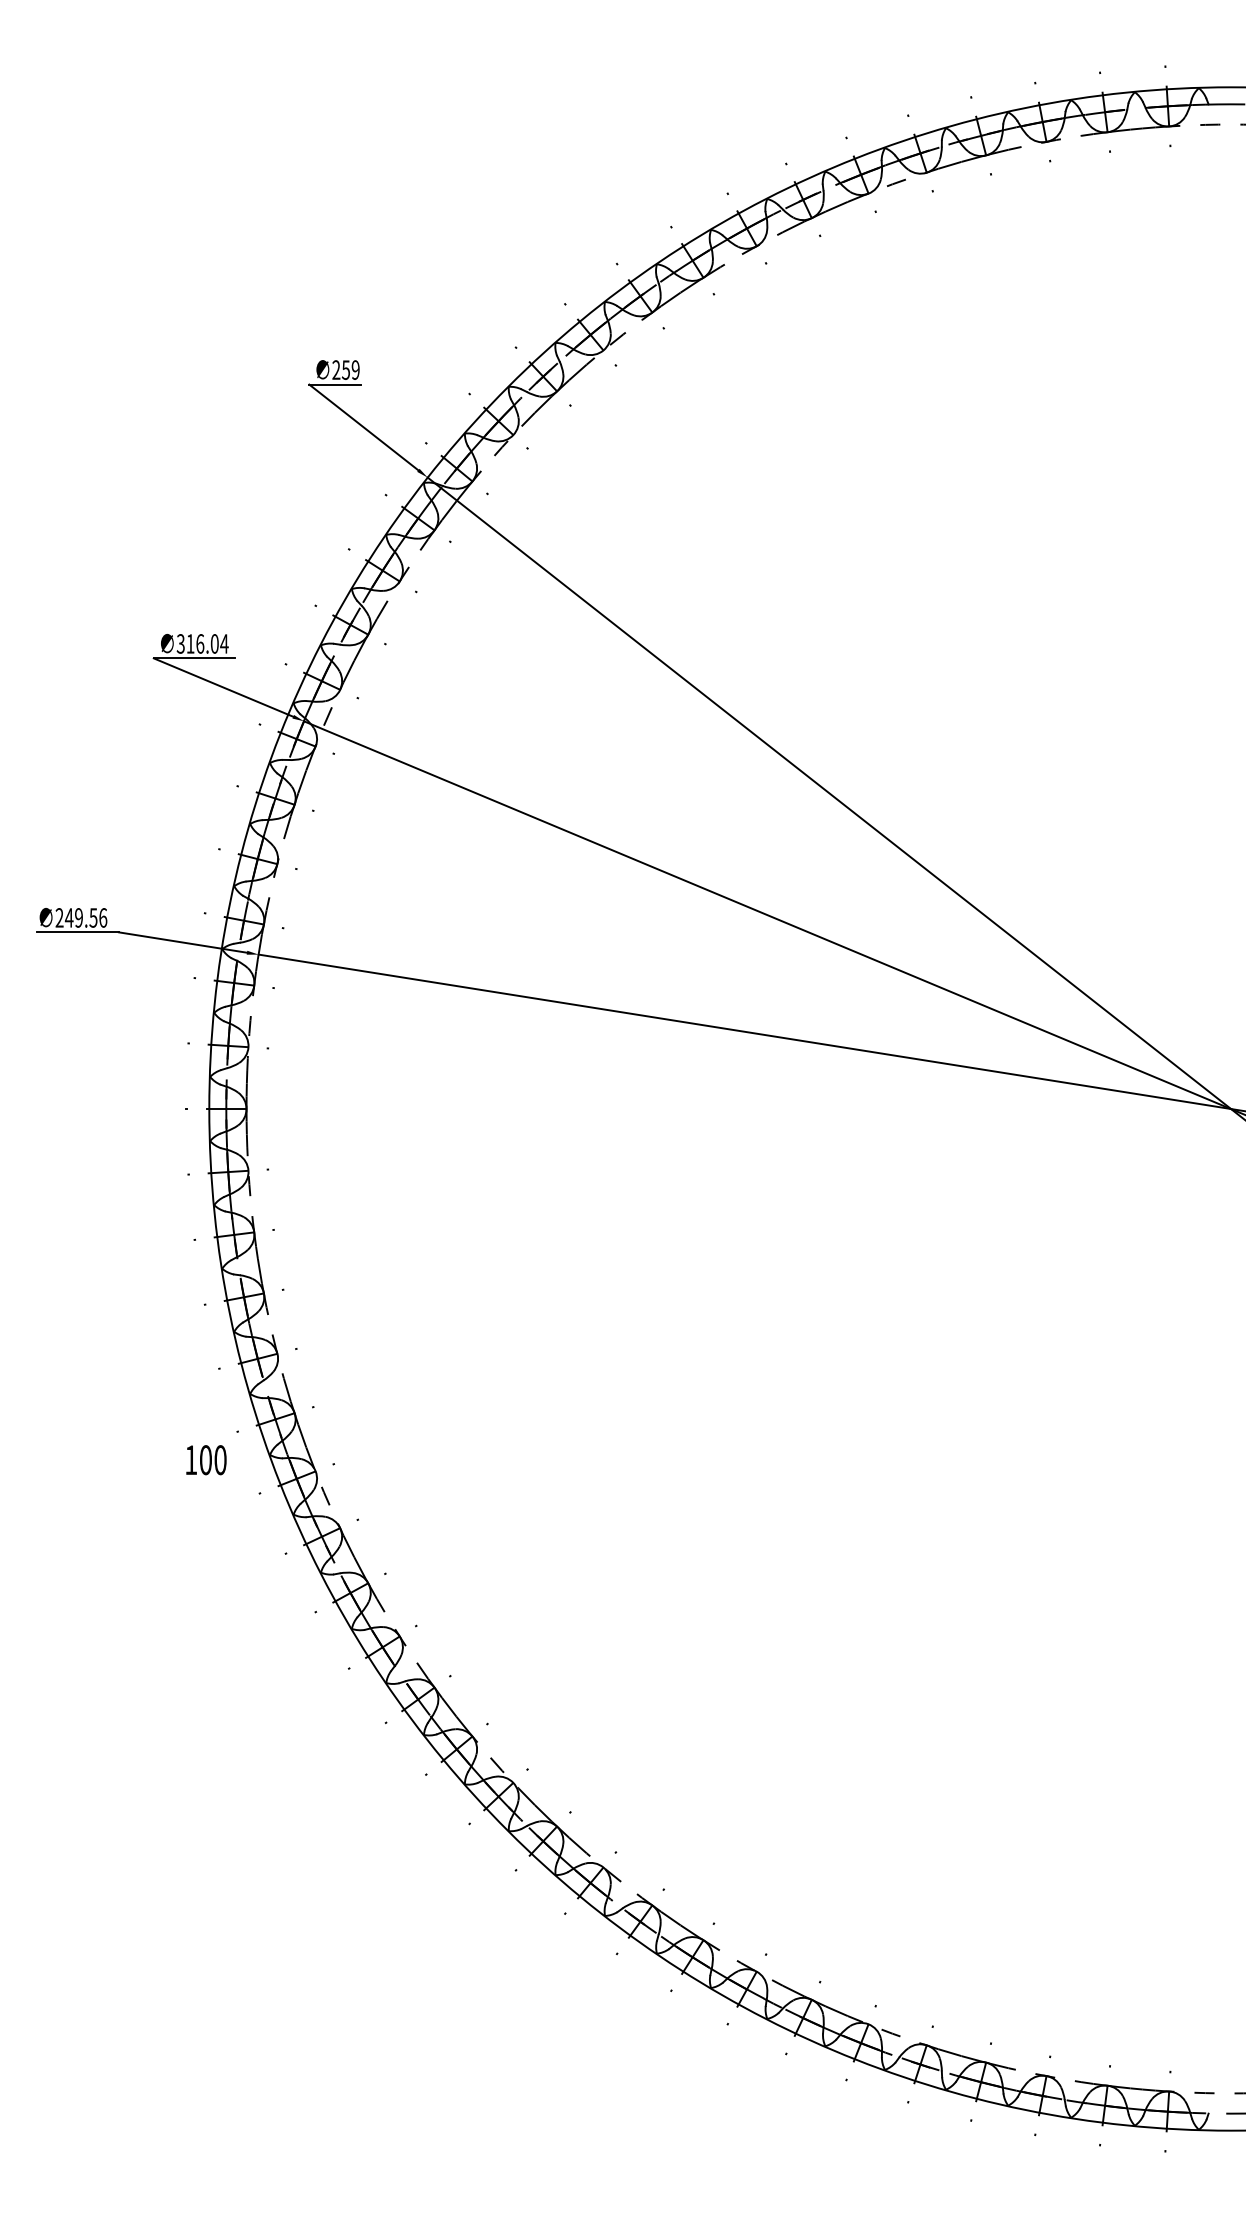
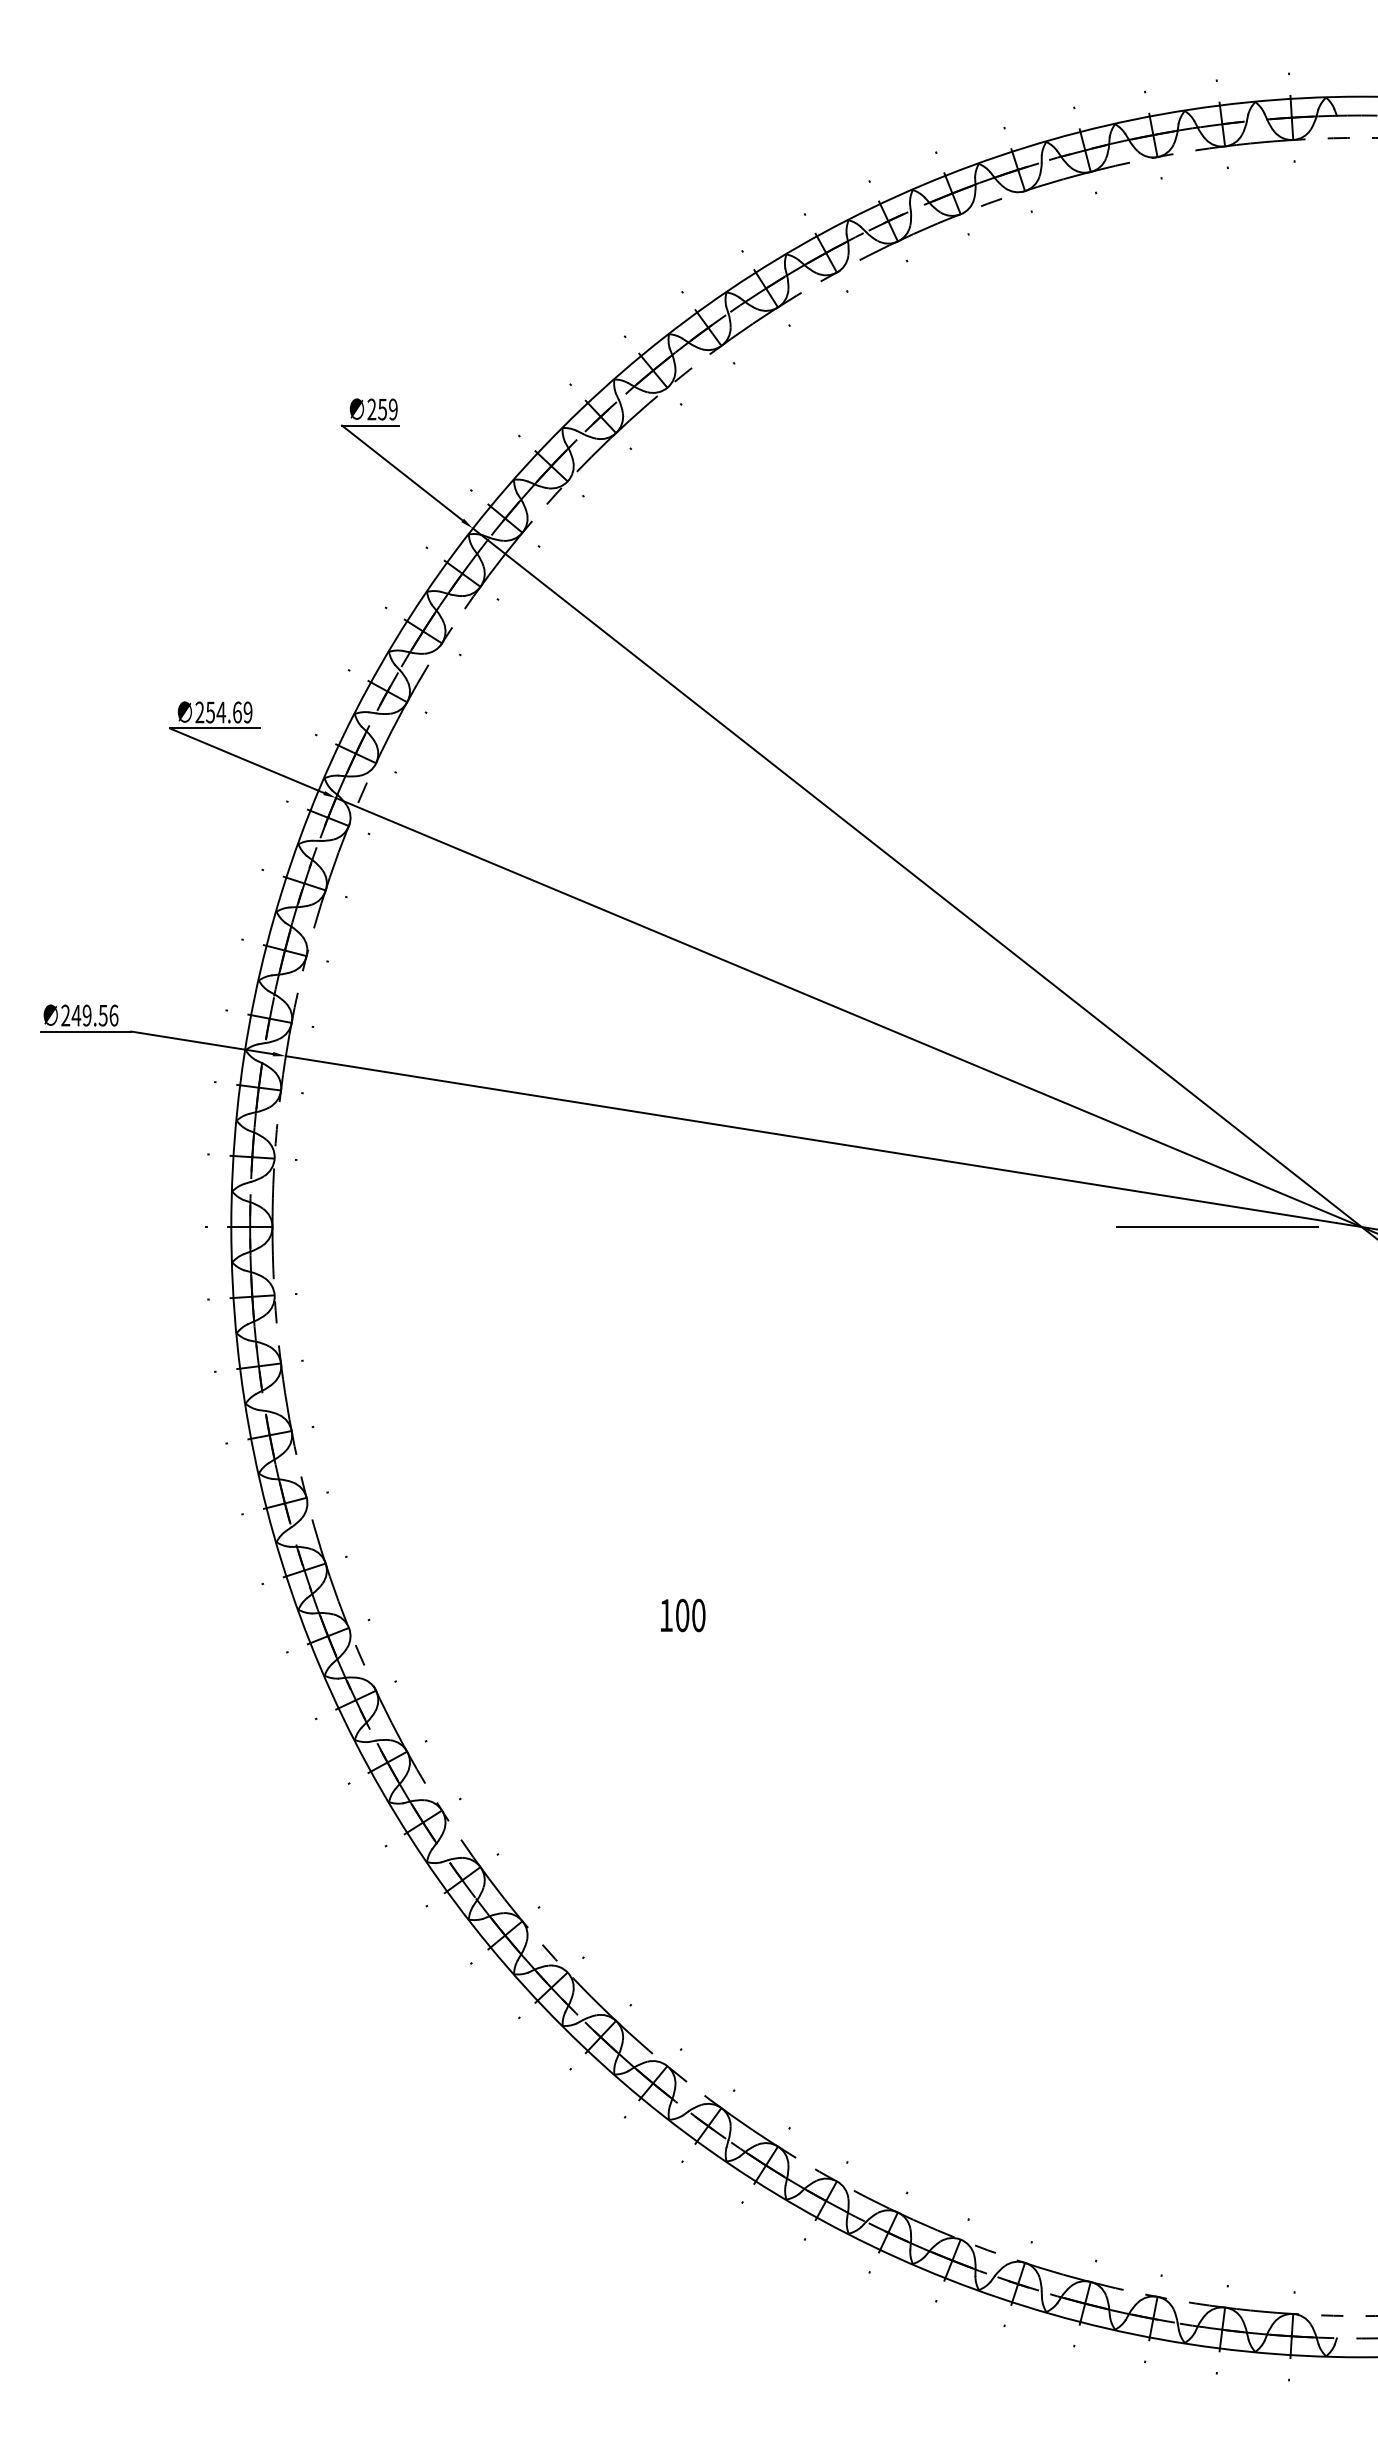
text: (202, 643) -> (223, 712), 316.04 -> 254.69
line: (1099, 1109) -> (1216, 1227), added
text: (206, 1460) -> (683, 1615), moved

